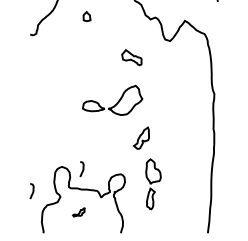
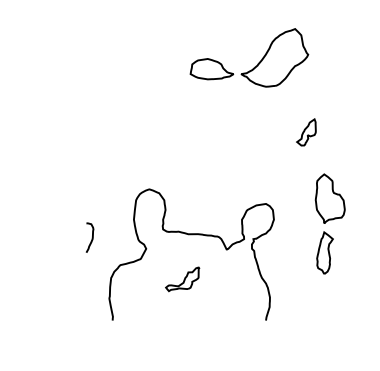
part: (141, 137) -> (306, 131), size x0.62
curve: (82, 169) -> (189, 194), removed
part: (78, 212) -> (181, 279), size x1.43

